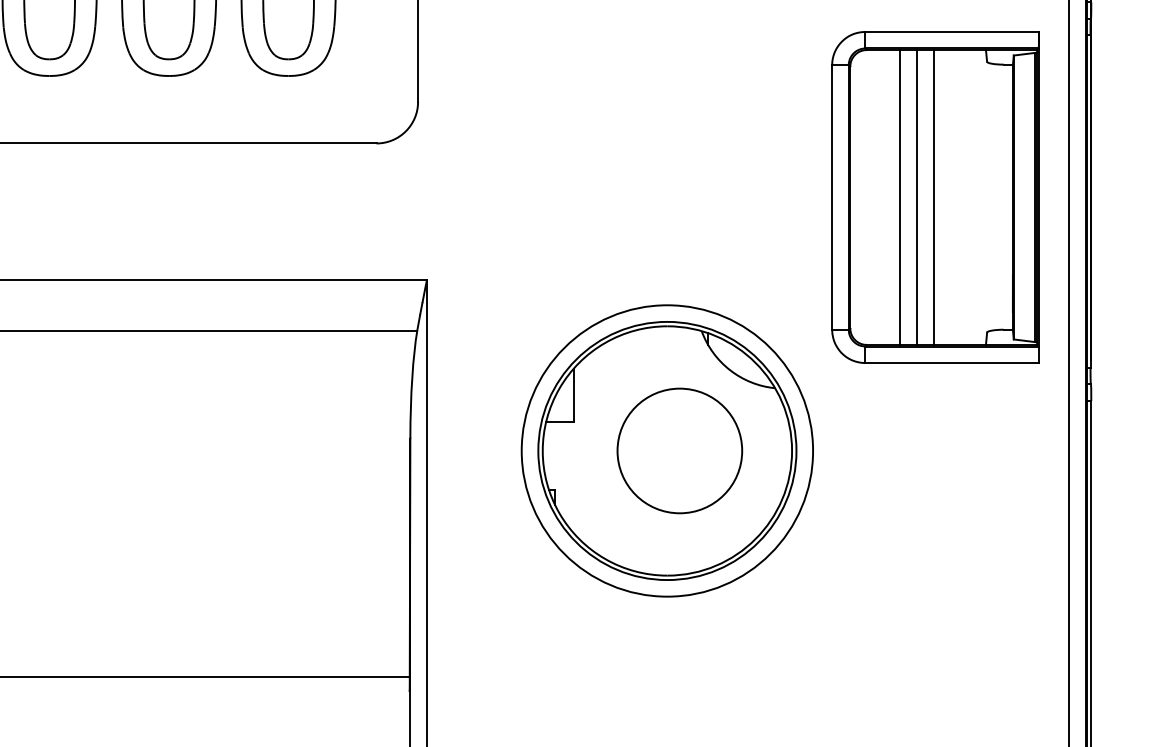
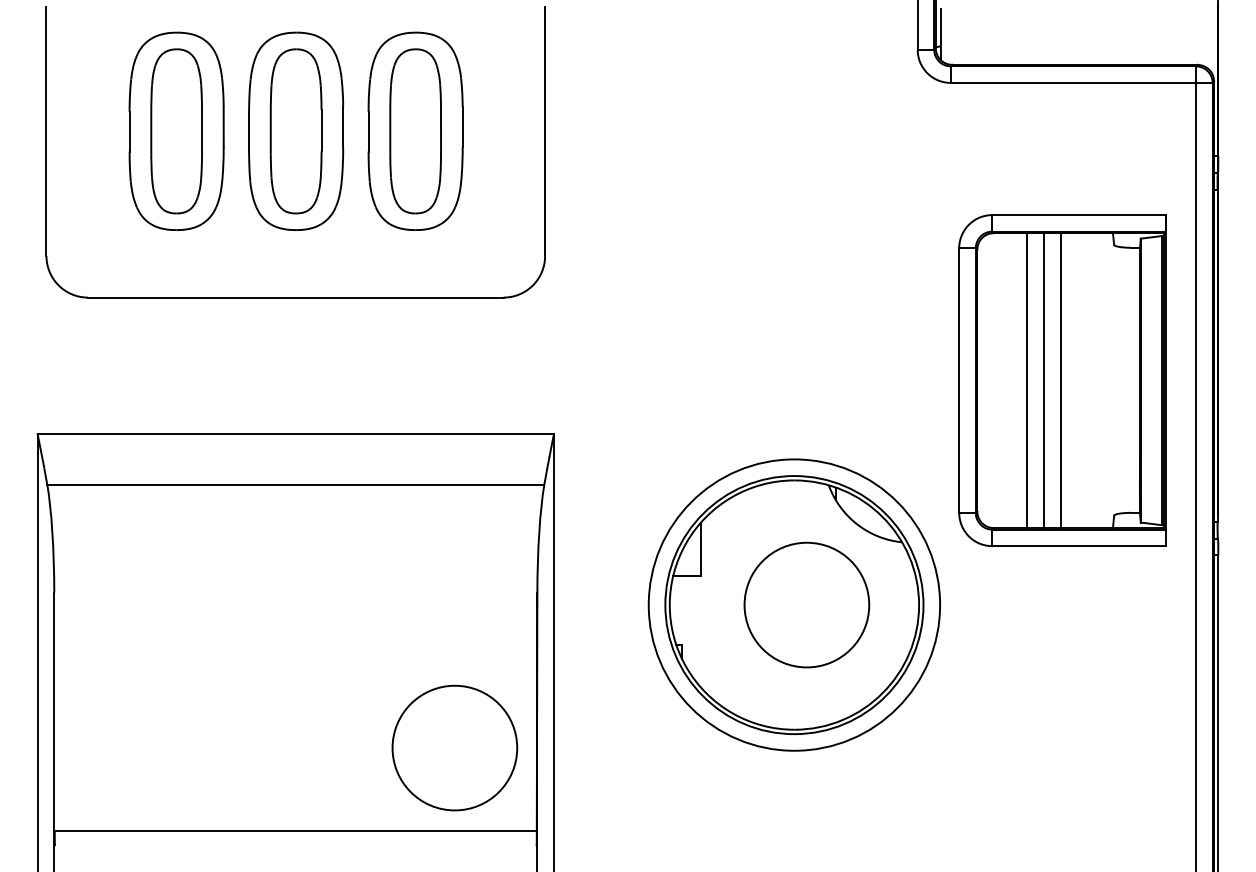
part: (935, 197) -> (1062, 380), moved
circle: (327, 593) -> (454, 747), added

